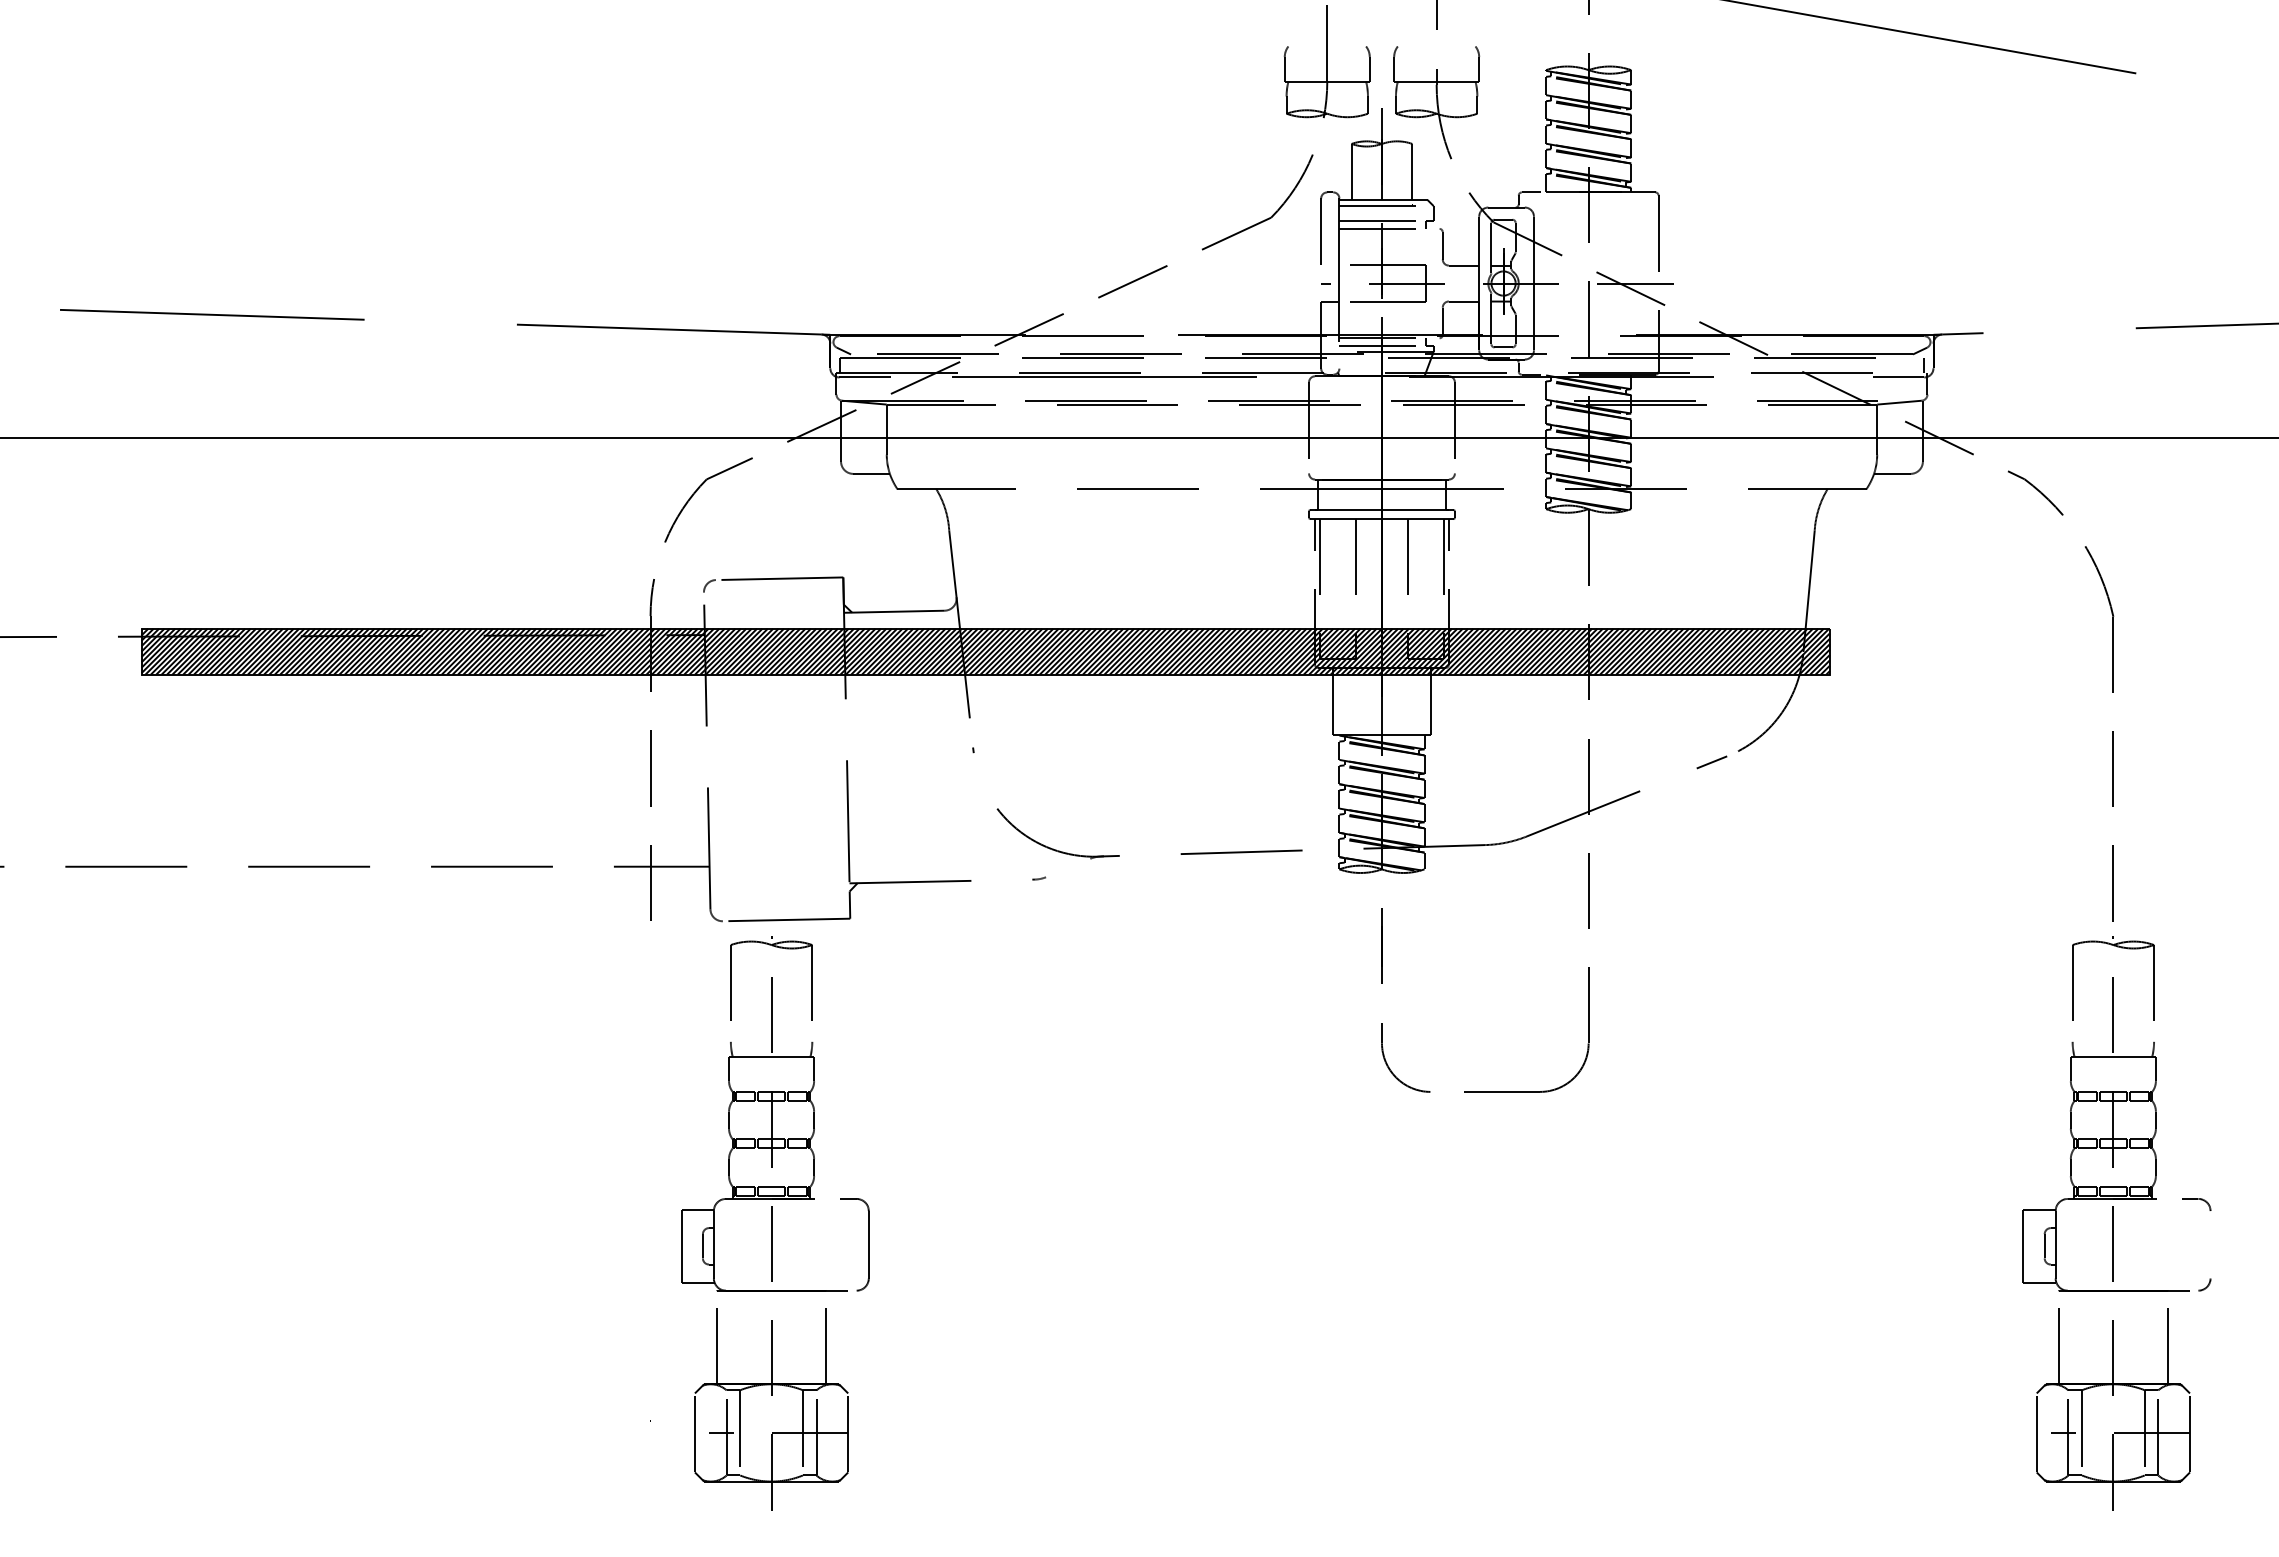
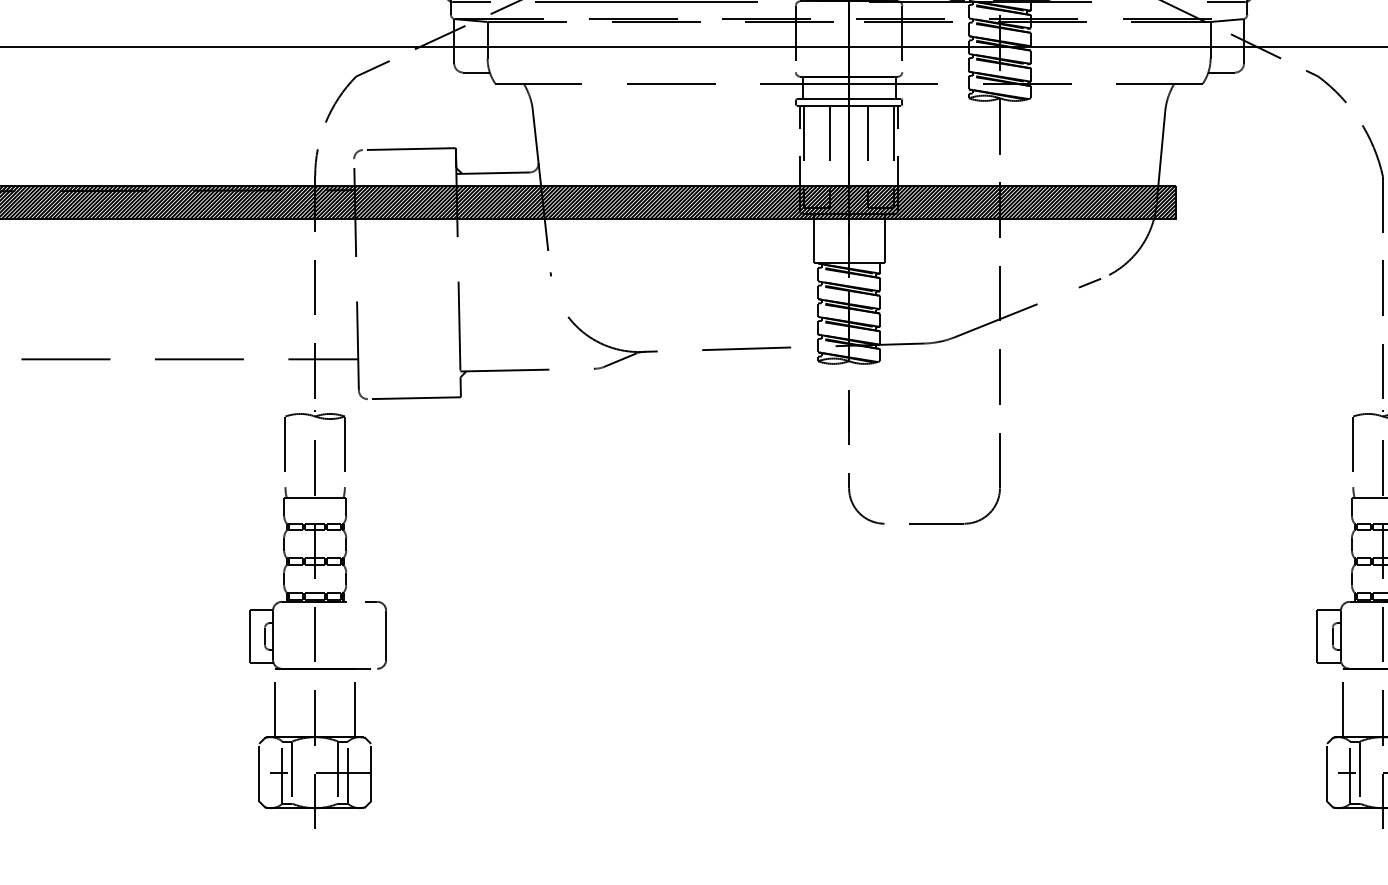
line: (1068, 867) -> (620, 359), added
part: (775, 1223) -> (318, 619), moved

